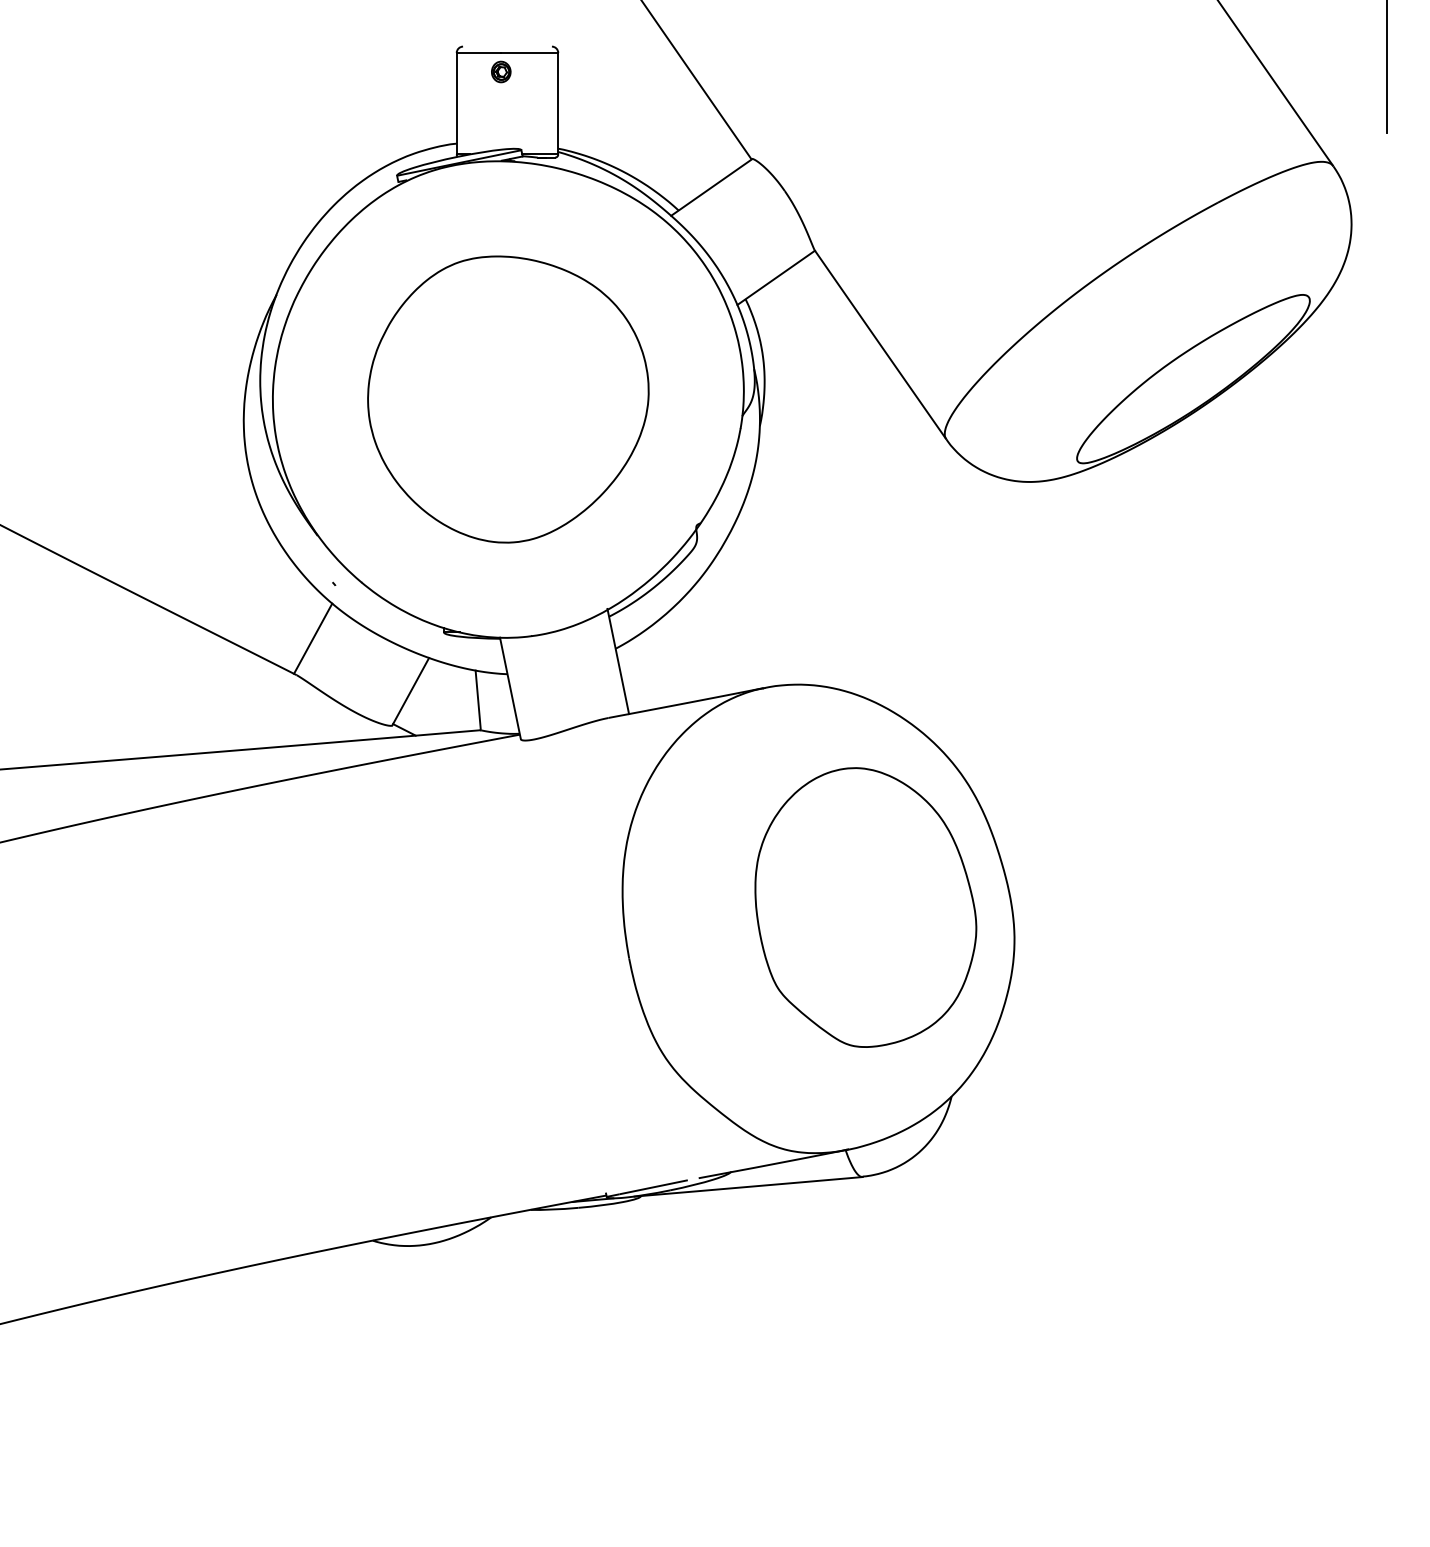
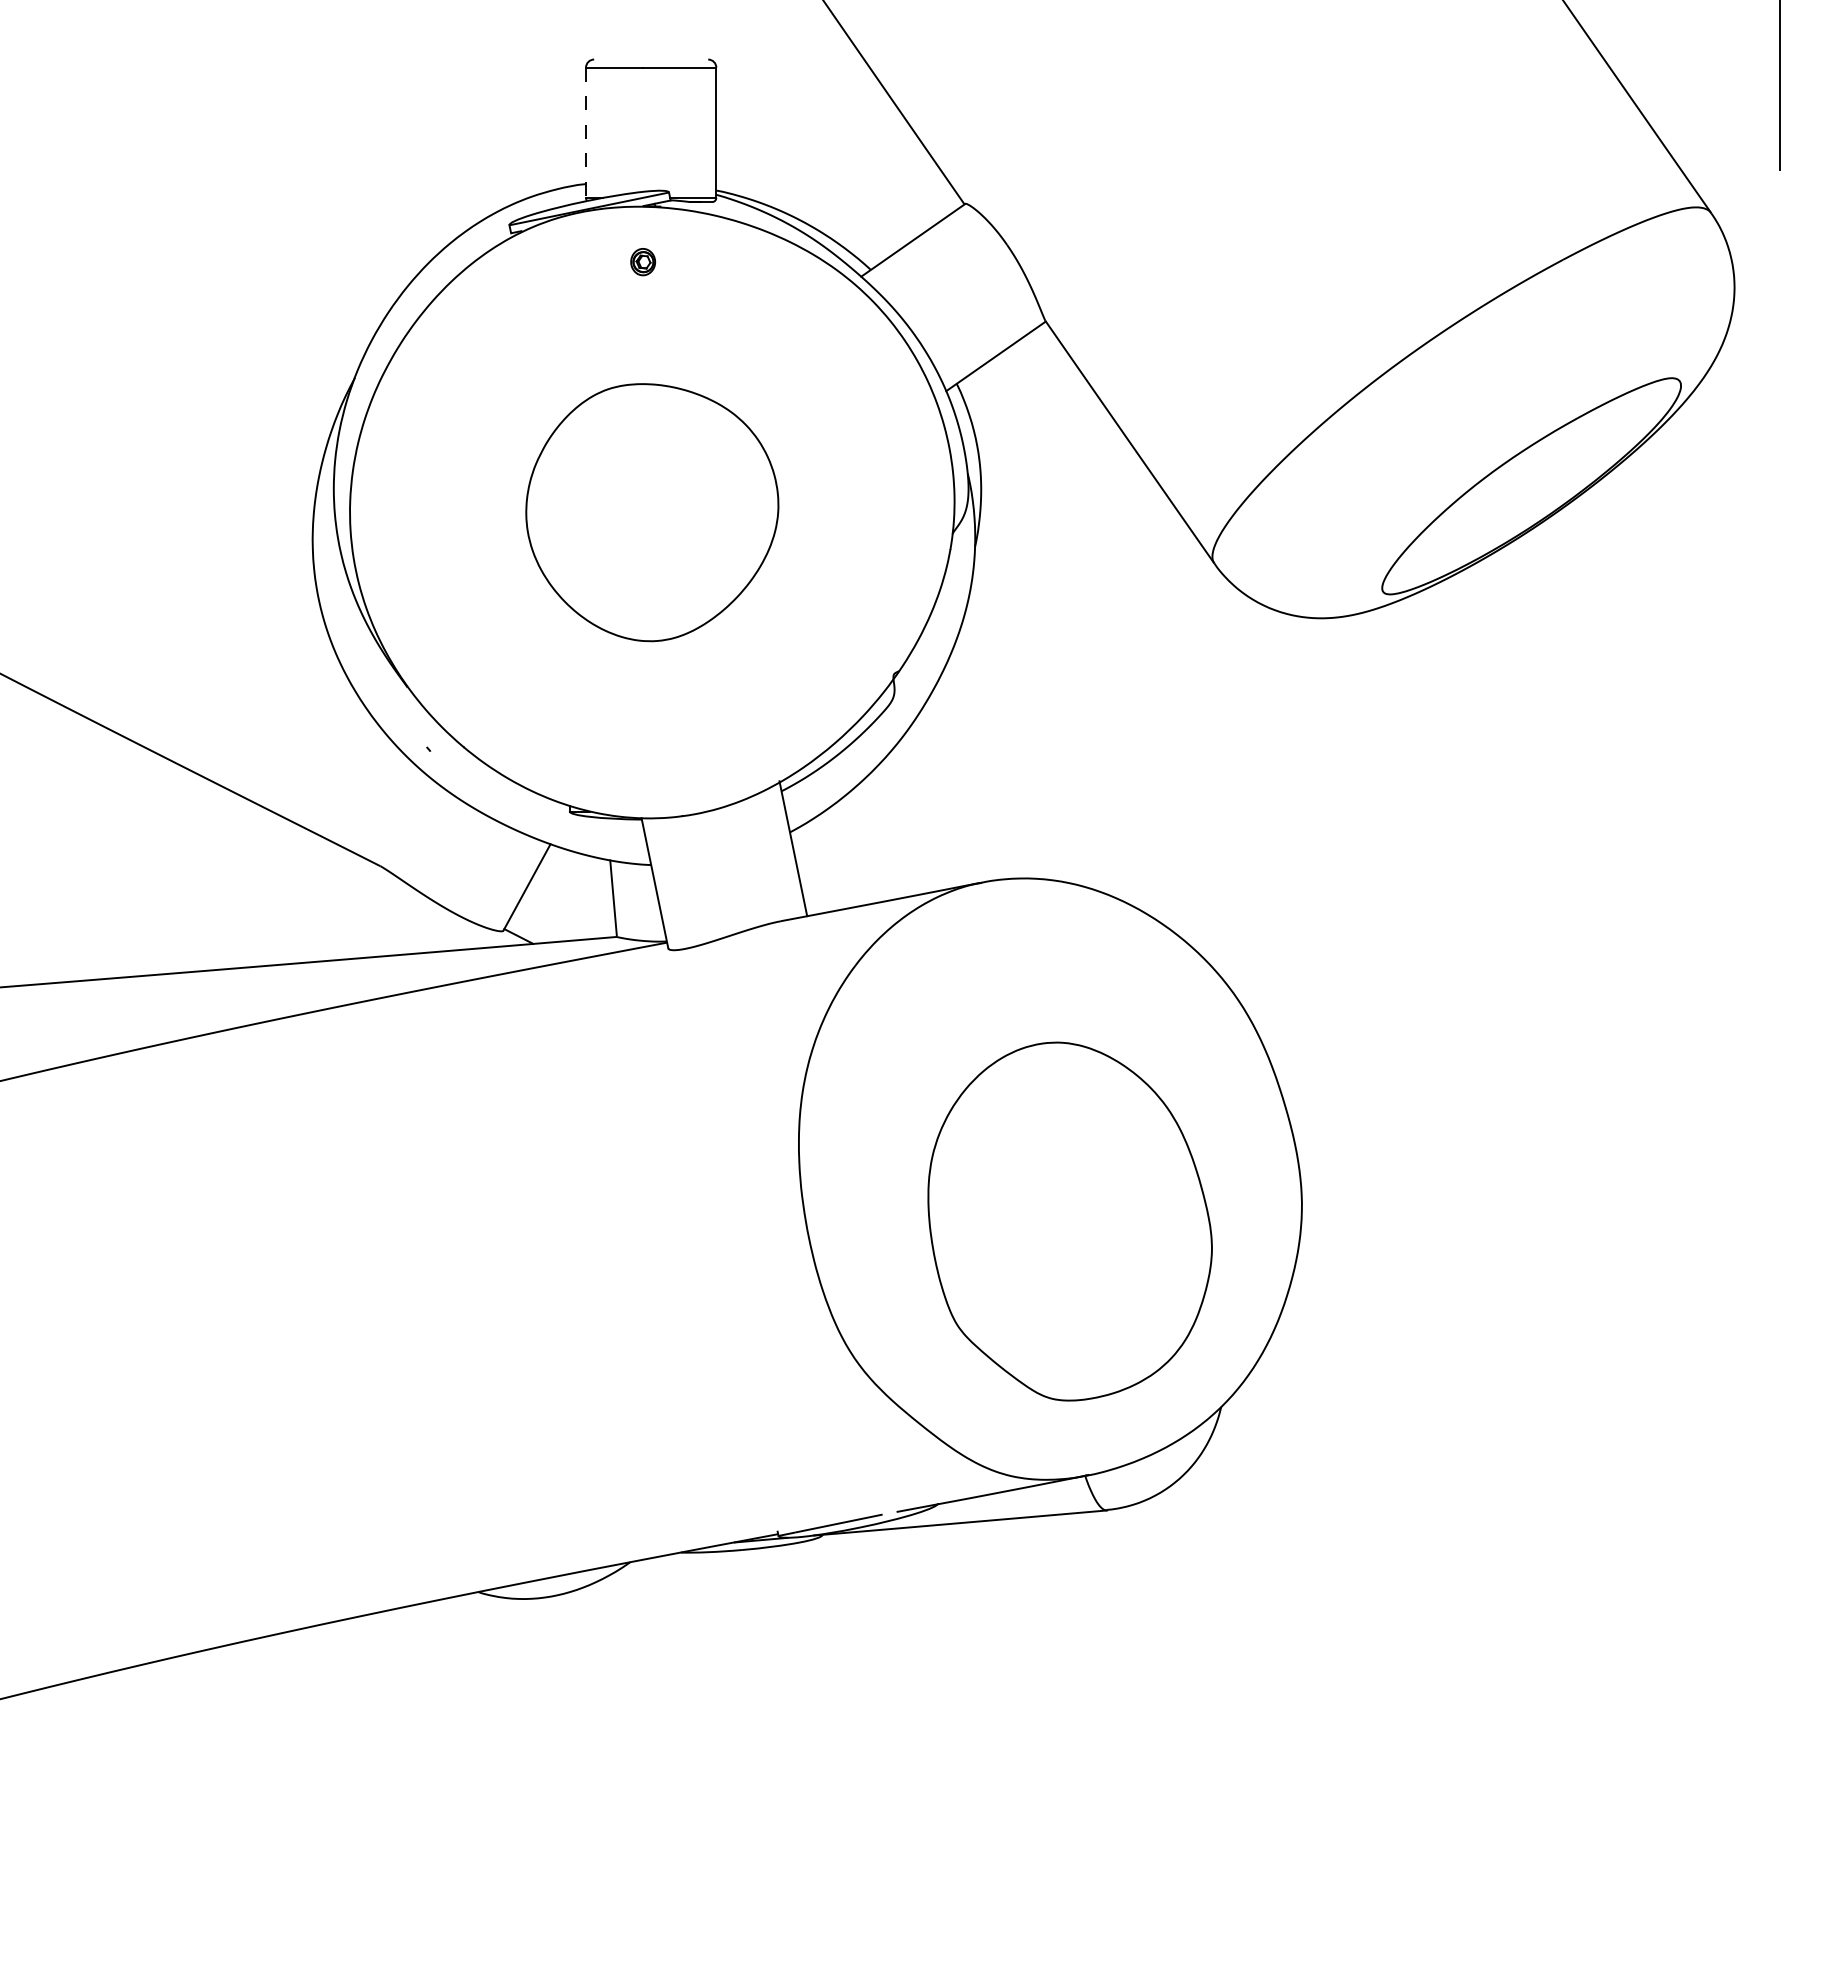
part: (501, 72) -> (643, 262), moved
line: (457, 104) -> (586, 133), solid -> dashed
part: (508, 399) -> (652, 512), size x0.7
line: (312, 638) -> (401, 819), removed
part: (865, 907) -> (1069, 1221), moved

